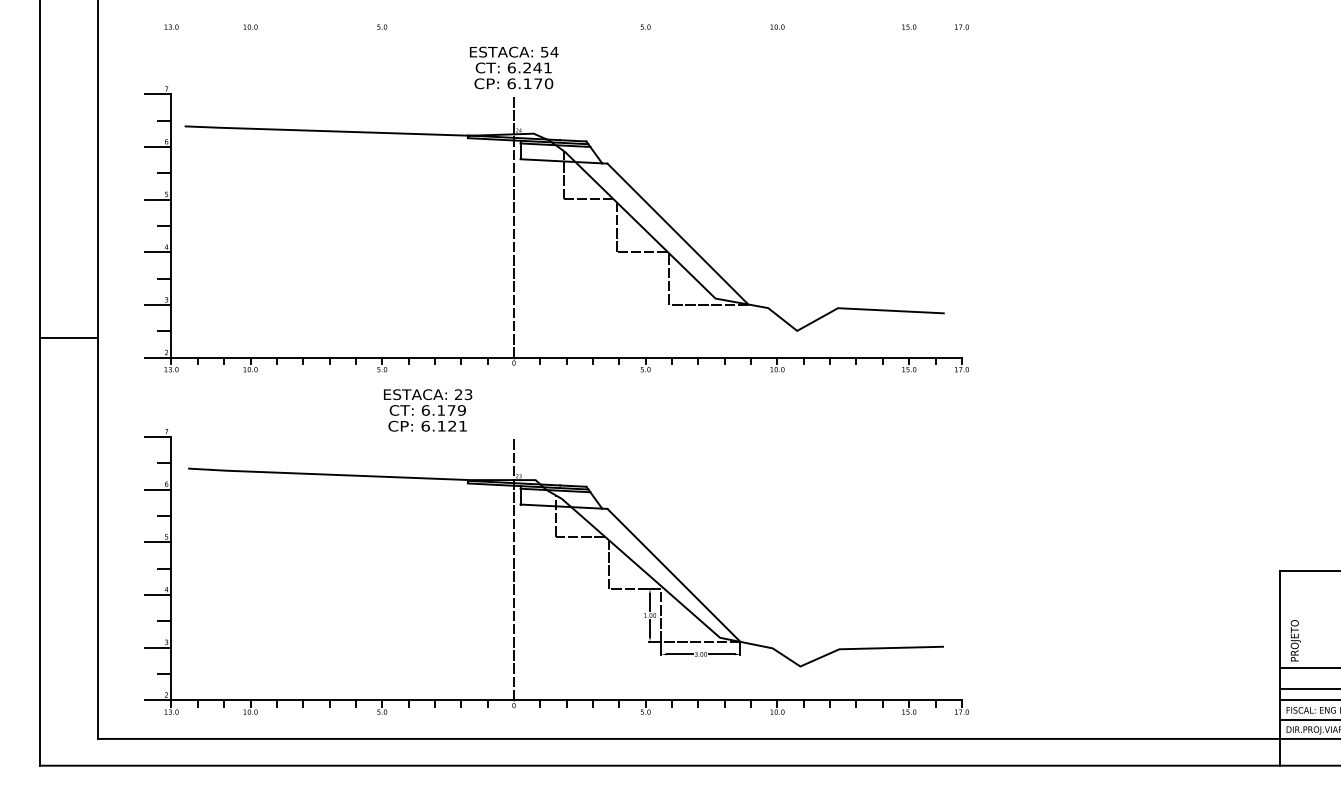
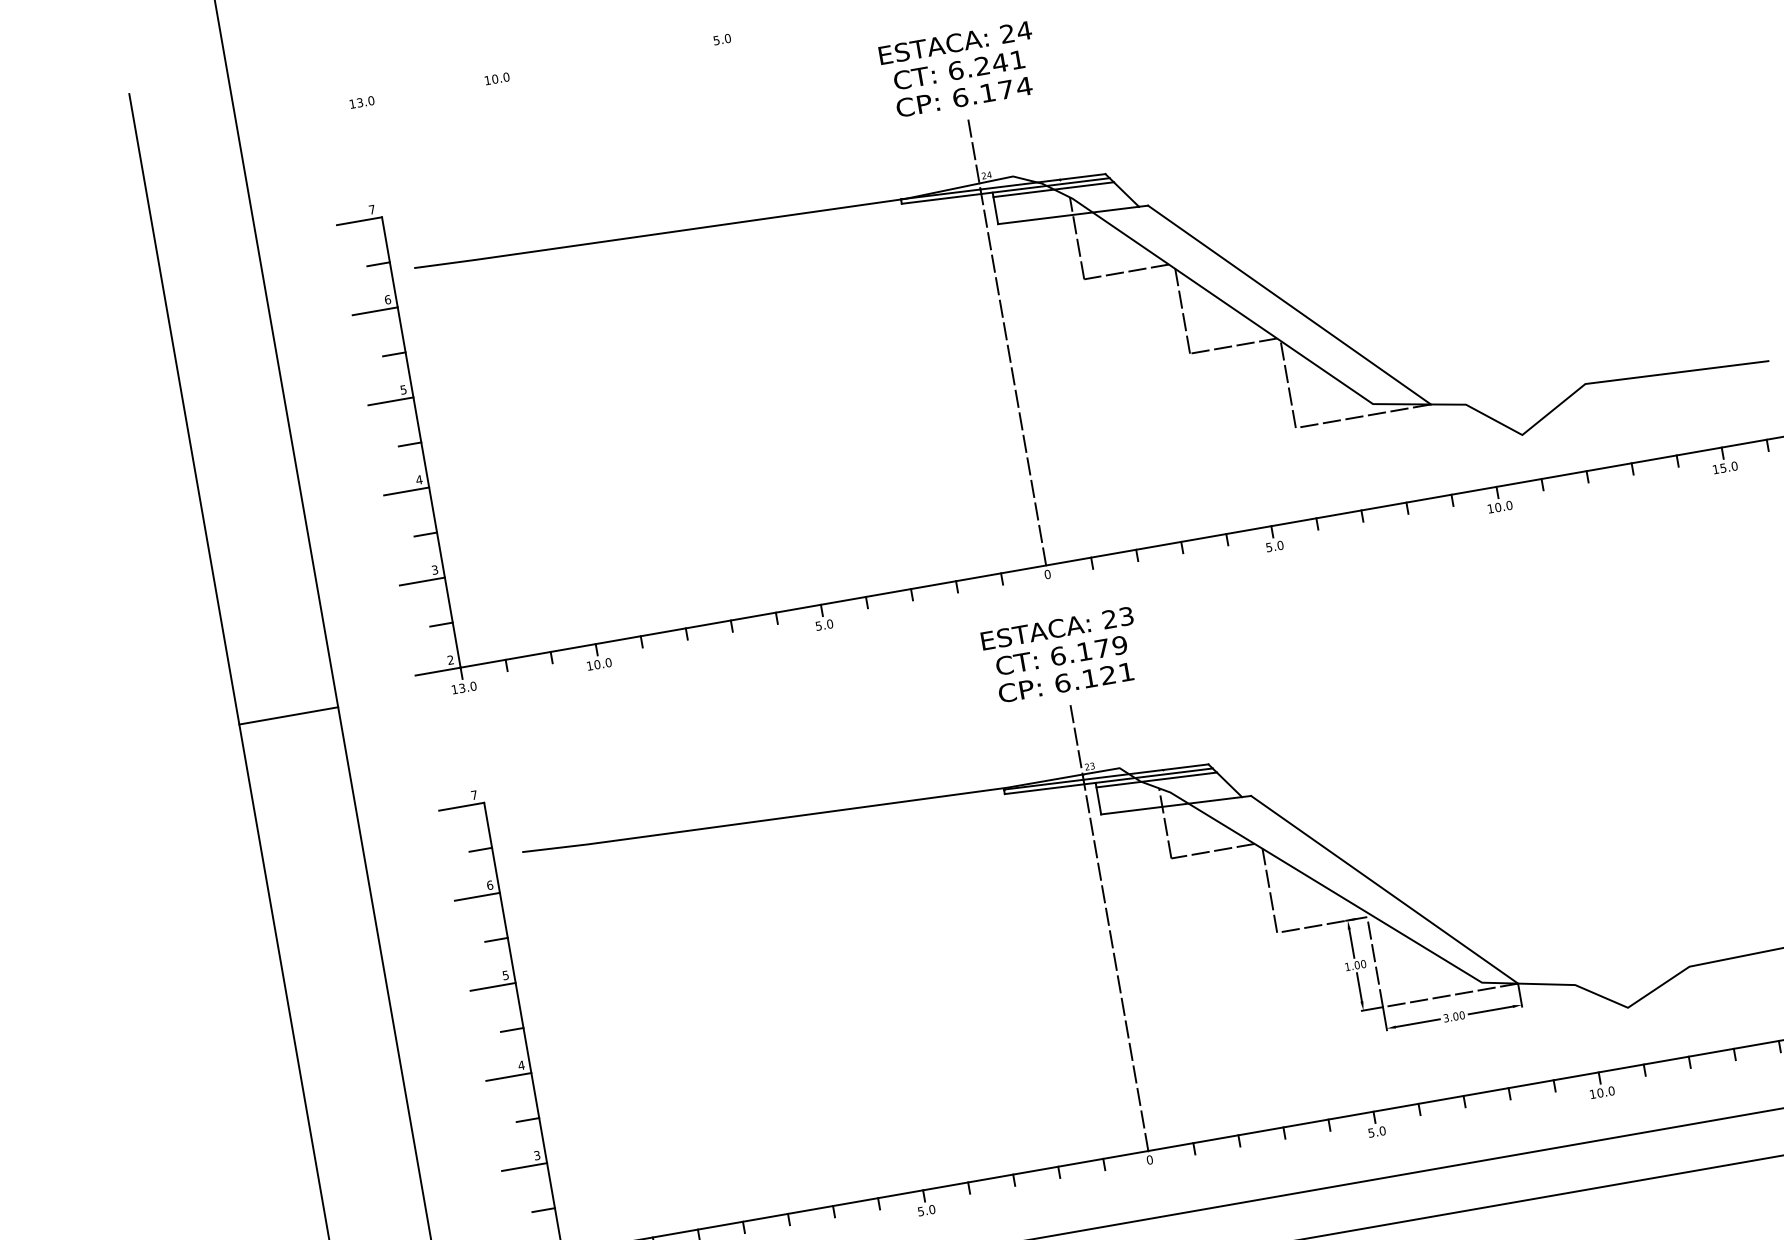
text: (544, 51) -> (1006, 32), 54 -> 24
text: (548, 83) -> (1023, 86), 6.170 -> 6.174
line: (69, 338) -> (289, 716), moved
text: (428, 410) -> (1062, 655), moved

